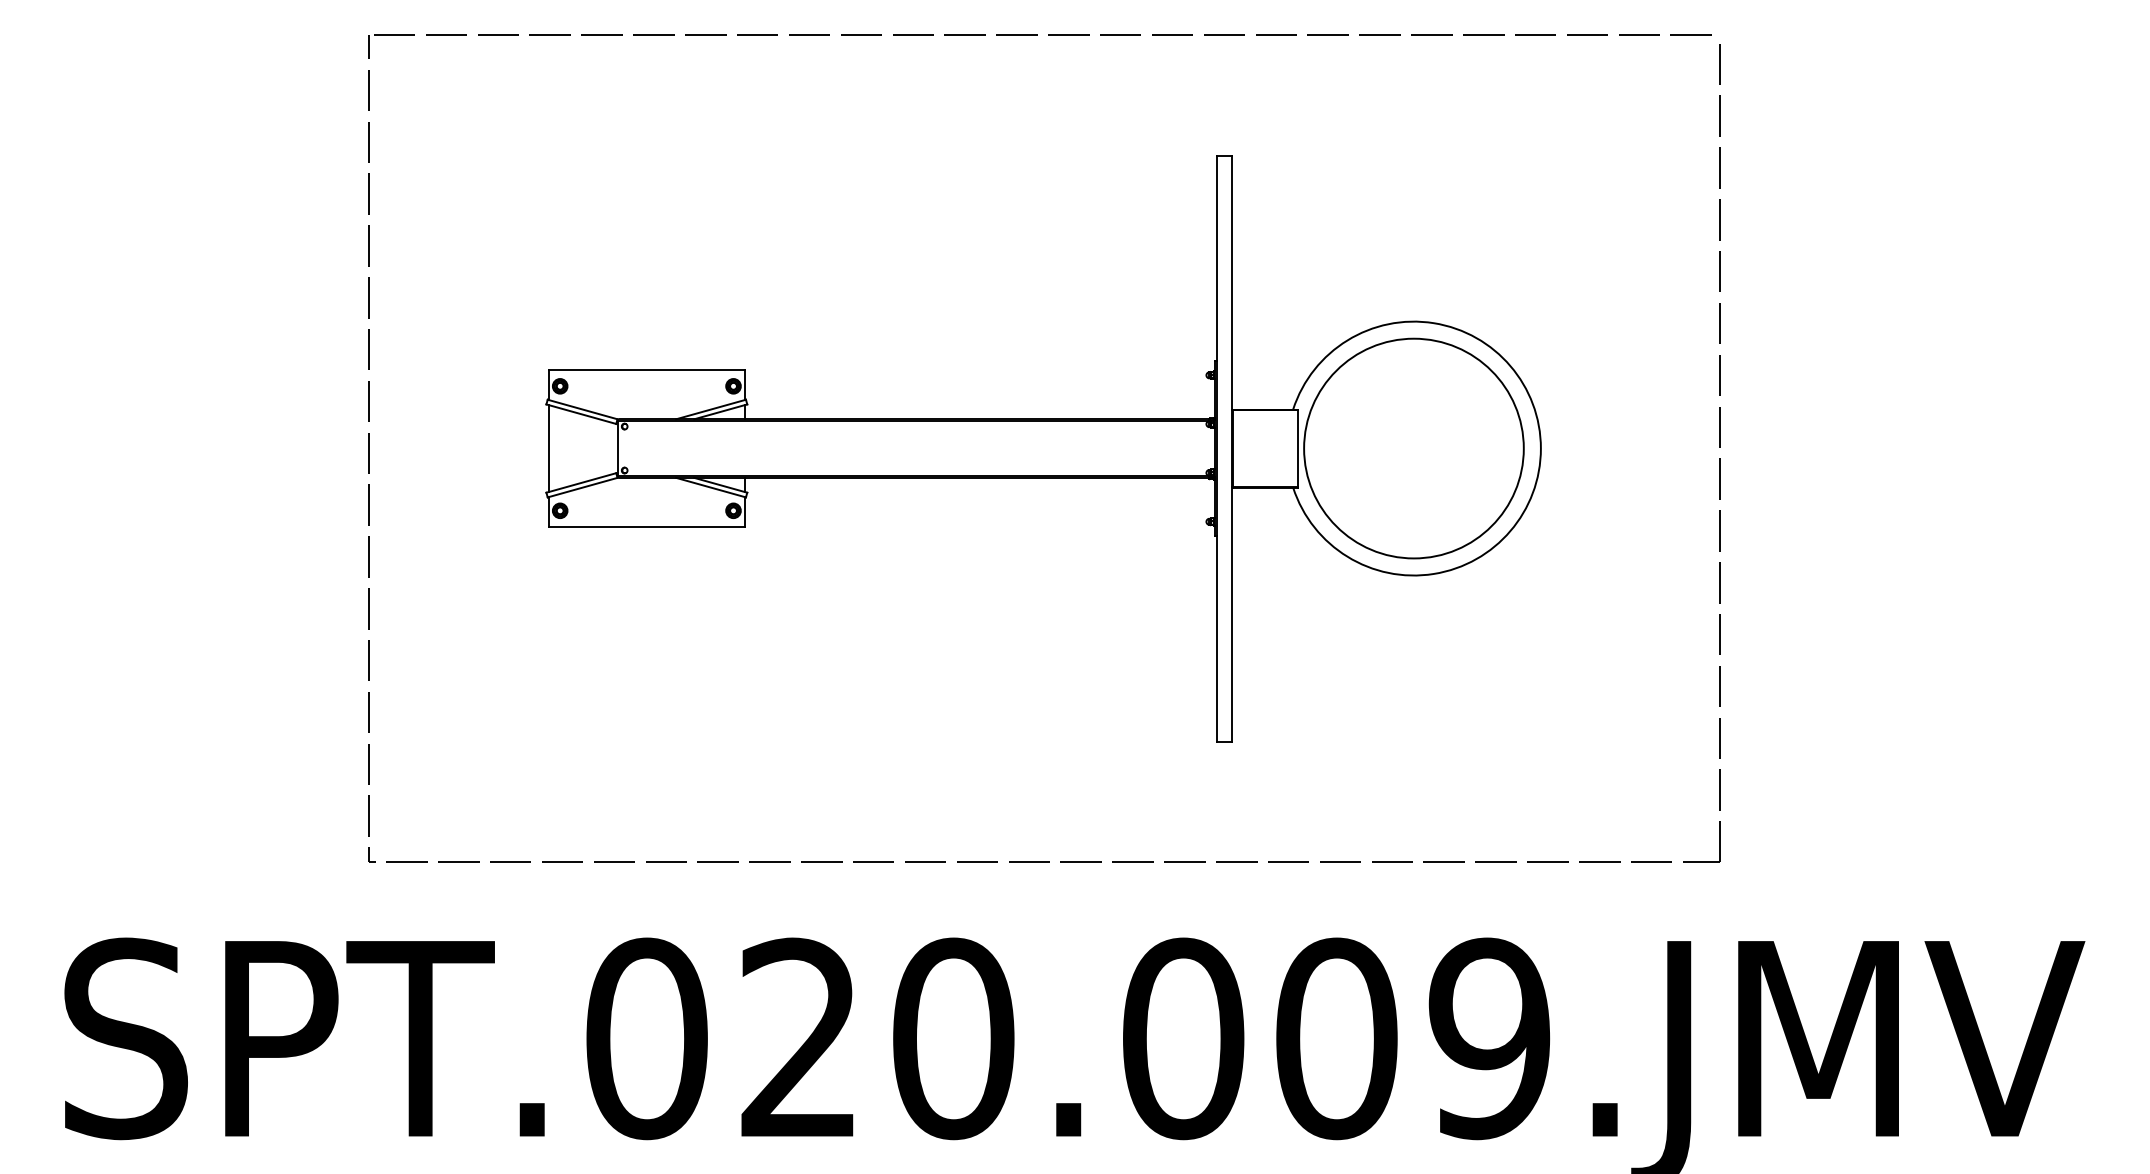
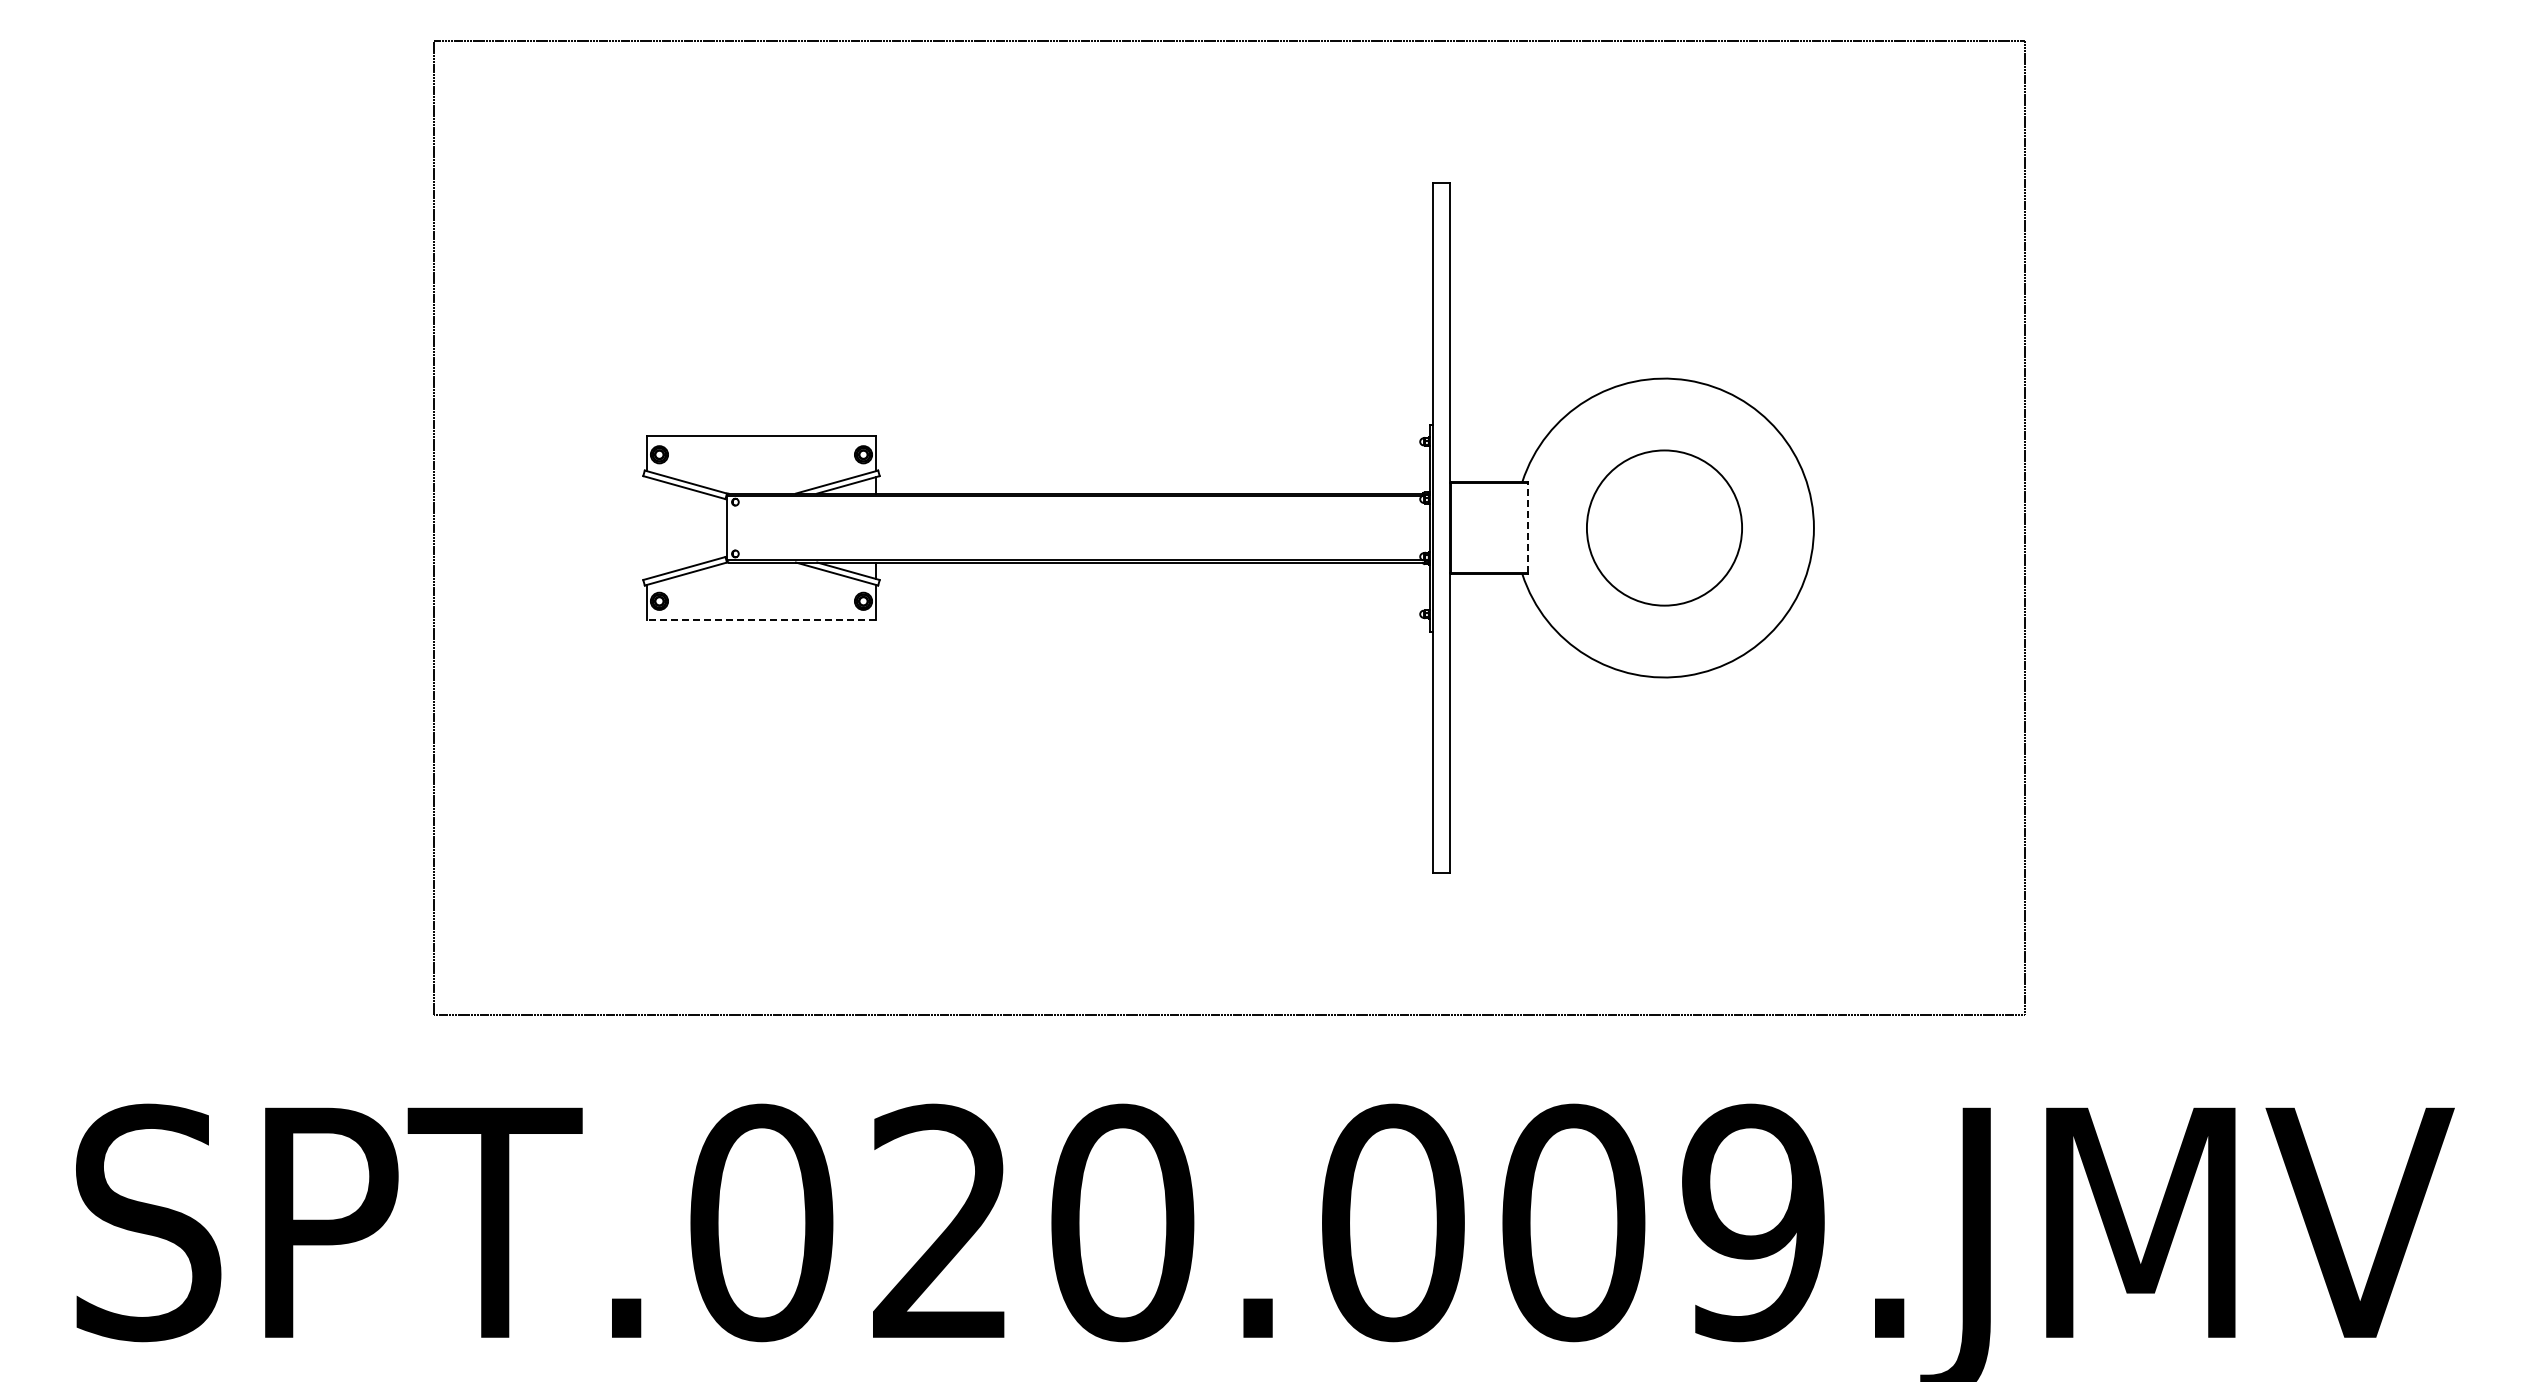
line: (549, 448) -> (646, 528), removed
line: (1298, 448) -> (1528, 527), solid -> dashed
circle: (1413, 448) -> (1664, 527), size x0.6
line: (646, 527) -> (761, 620), solid -> dashed

